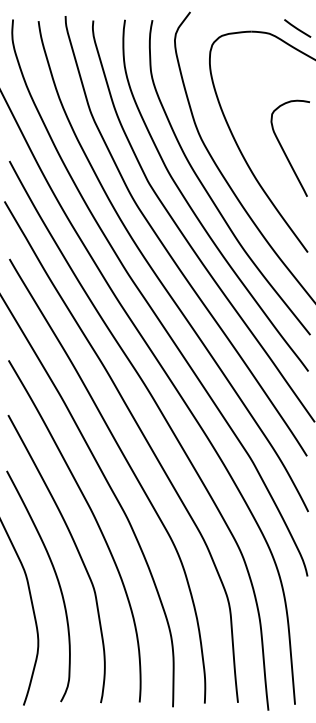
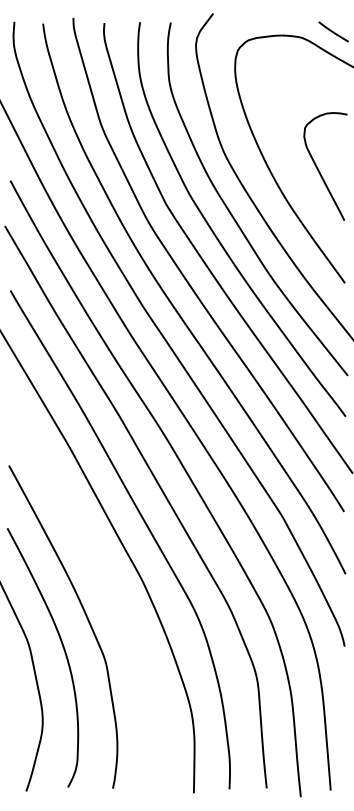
curve: (95, 520) -> (106, 583), removed

